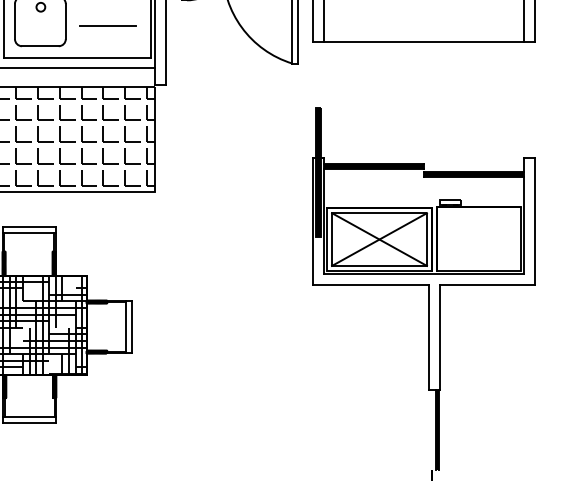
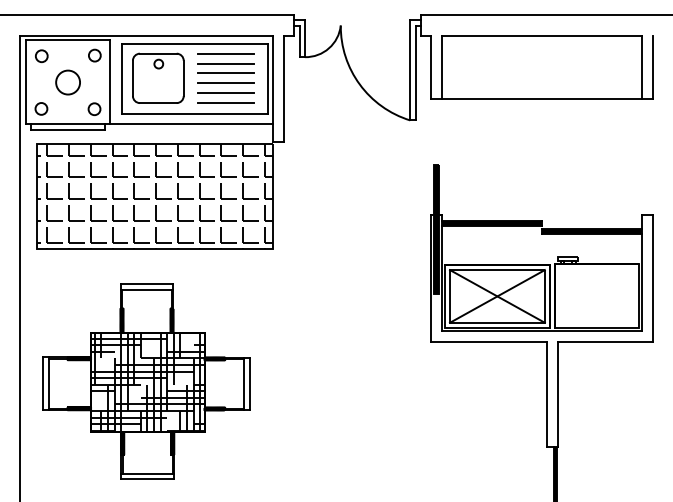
line: (107, 6) -> (225, 63), added
line: (107, 16) -> (225, 73), added
line: (107, 36) -> (225, 93), added
line: (107, 46) -> (225, 103), added

